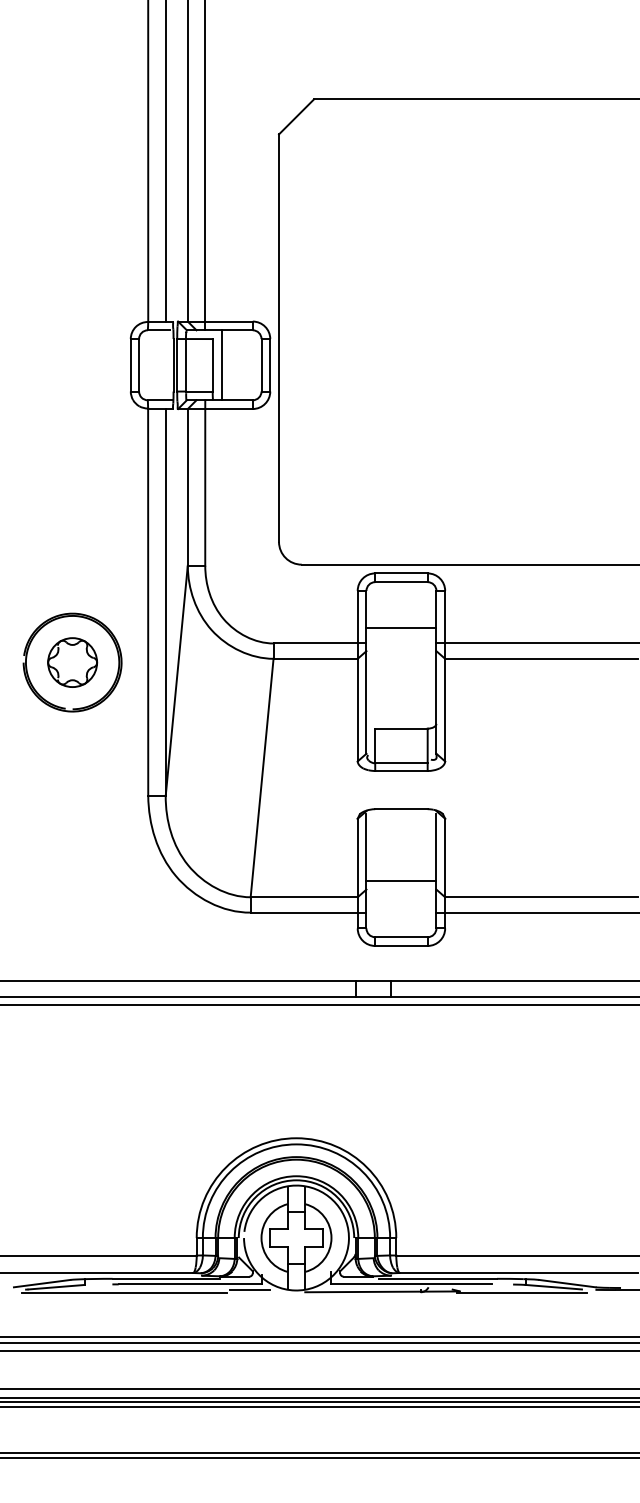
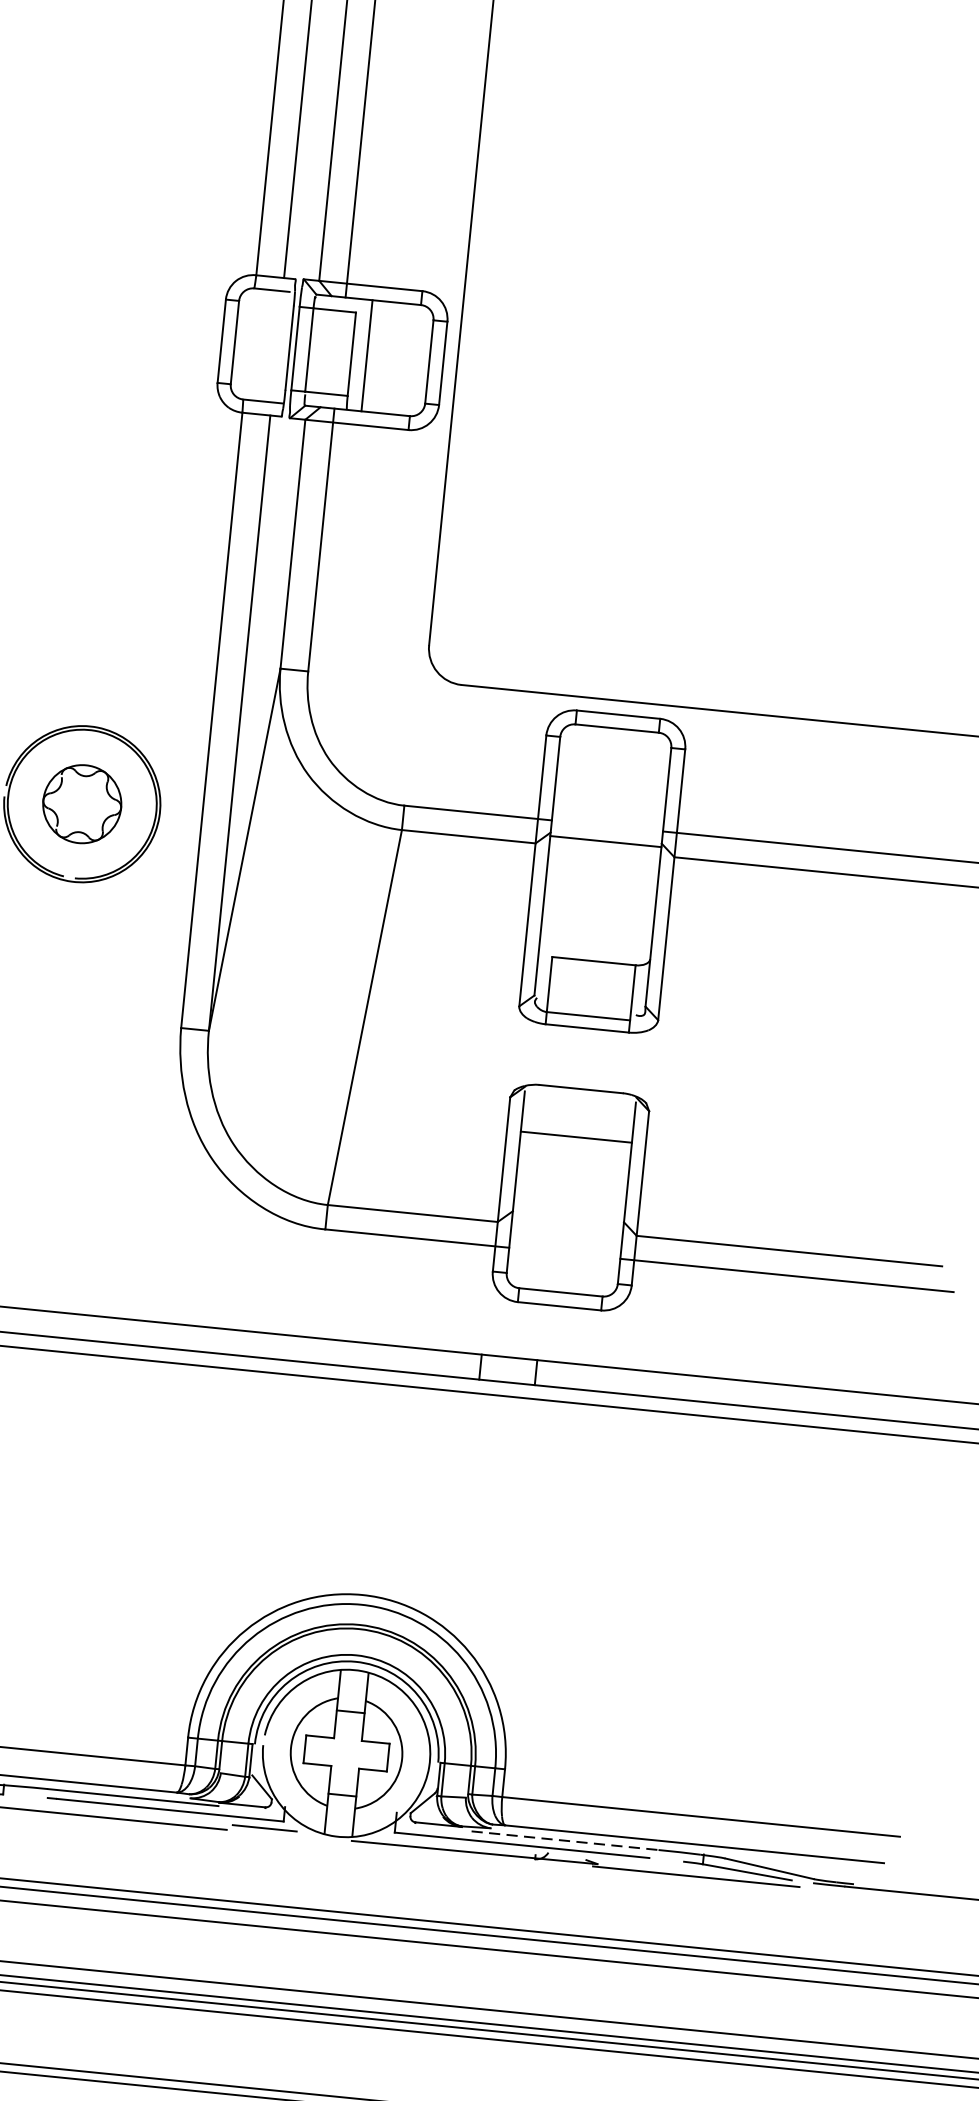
line: (401, 628) -> (605, 841), moved
line: (401, 881) -> (576, 1137), moved
line: (438, 1278) -> (565, 1840), solid -> dashed

